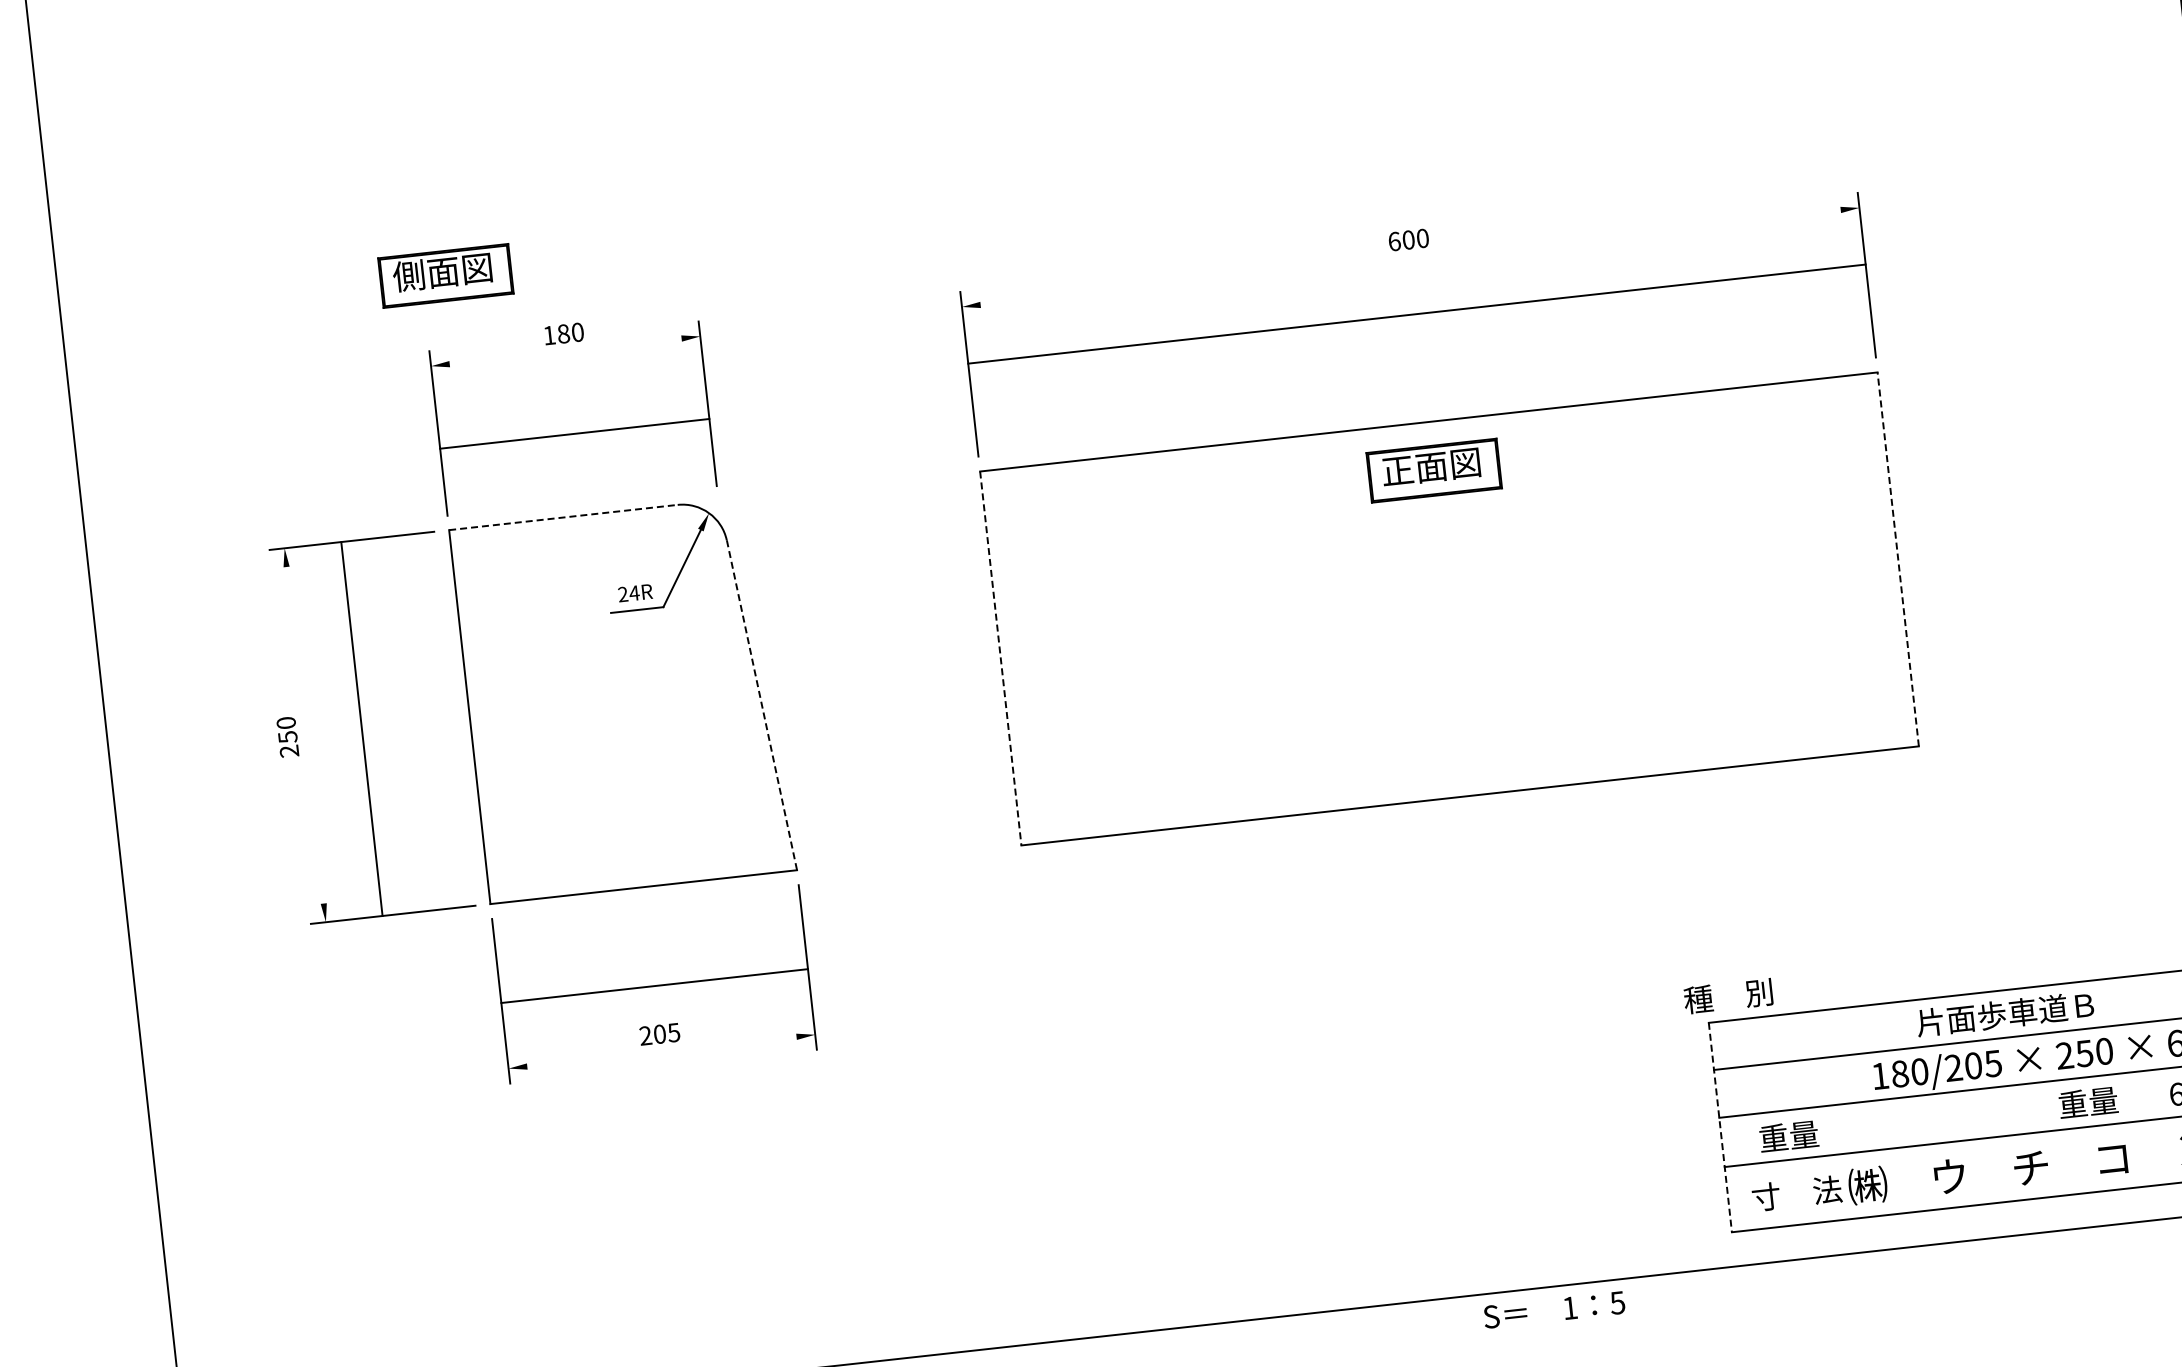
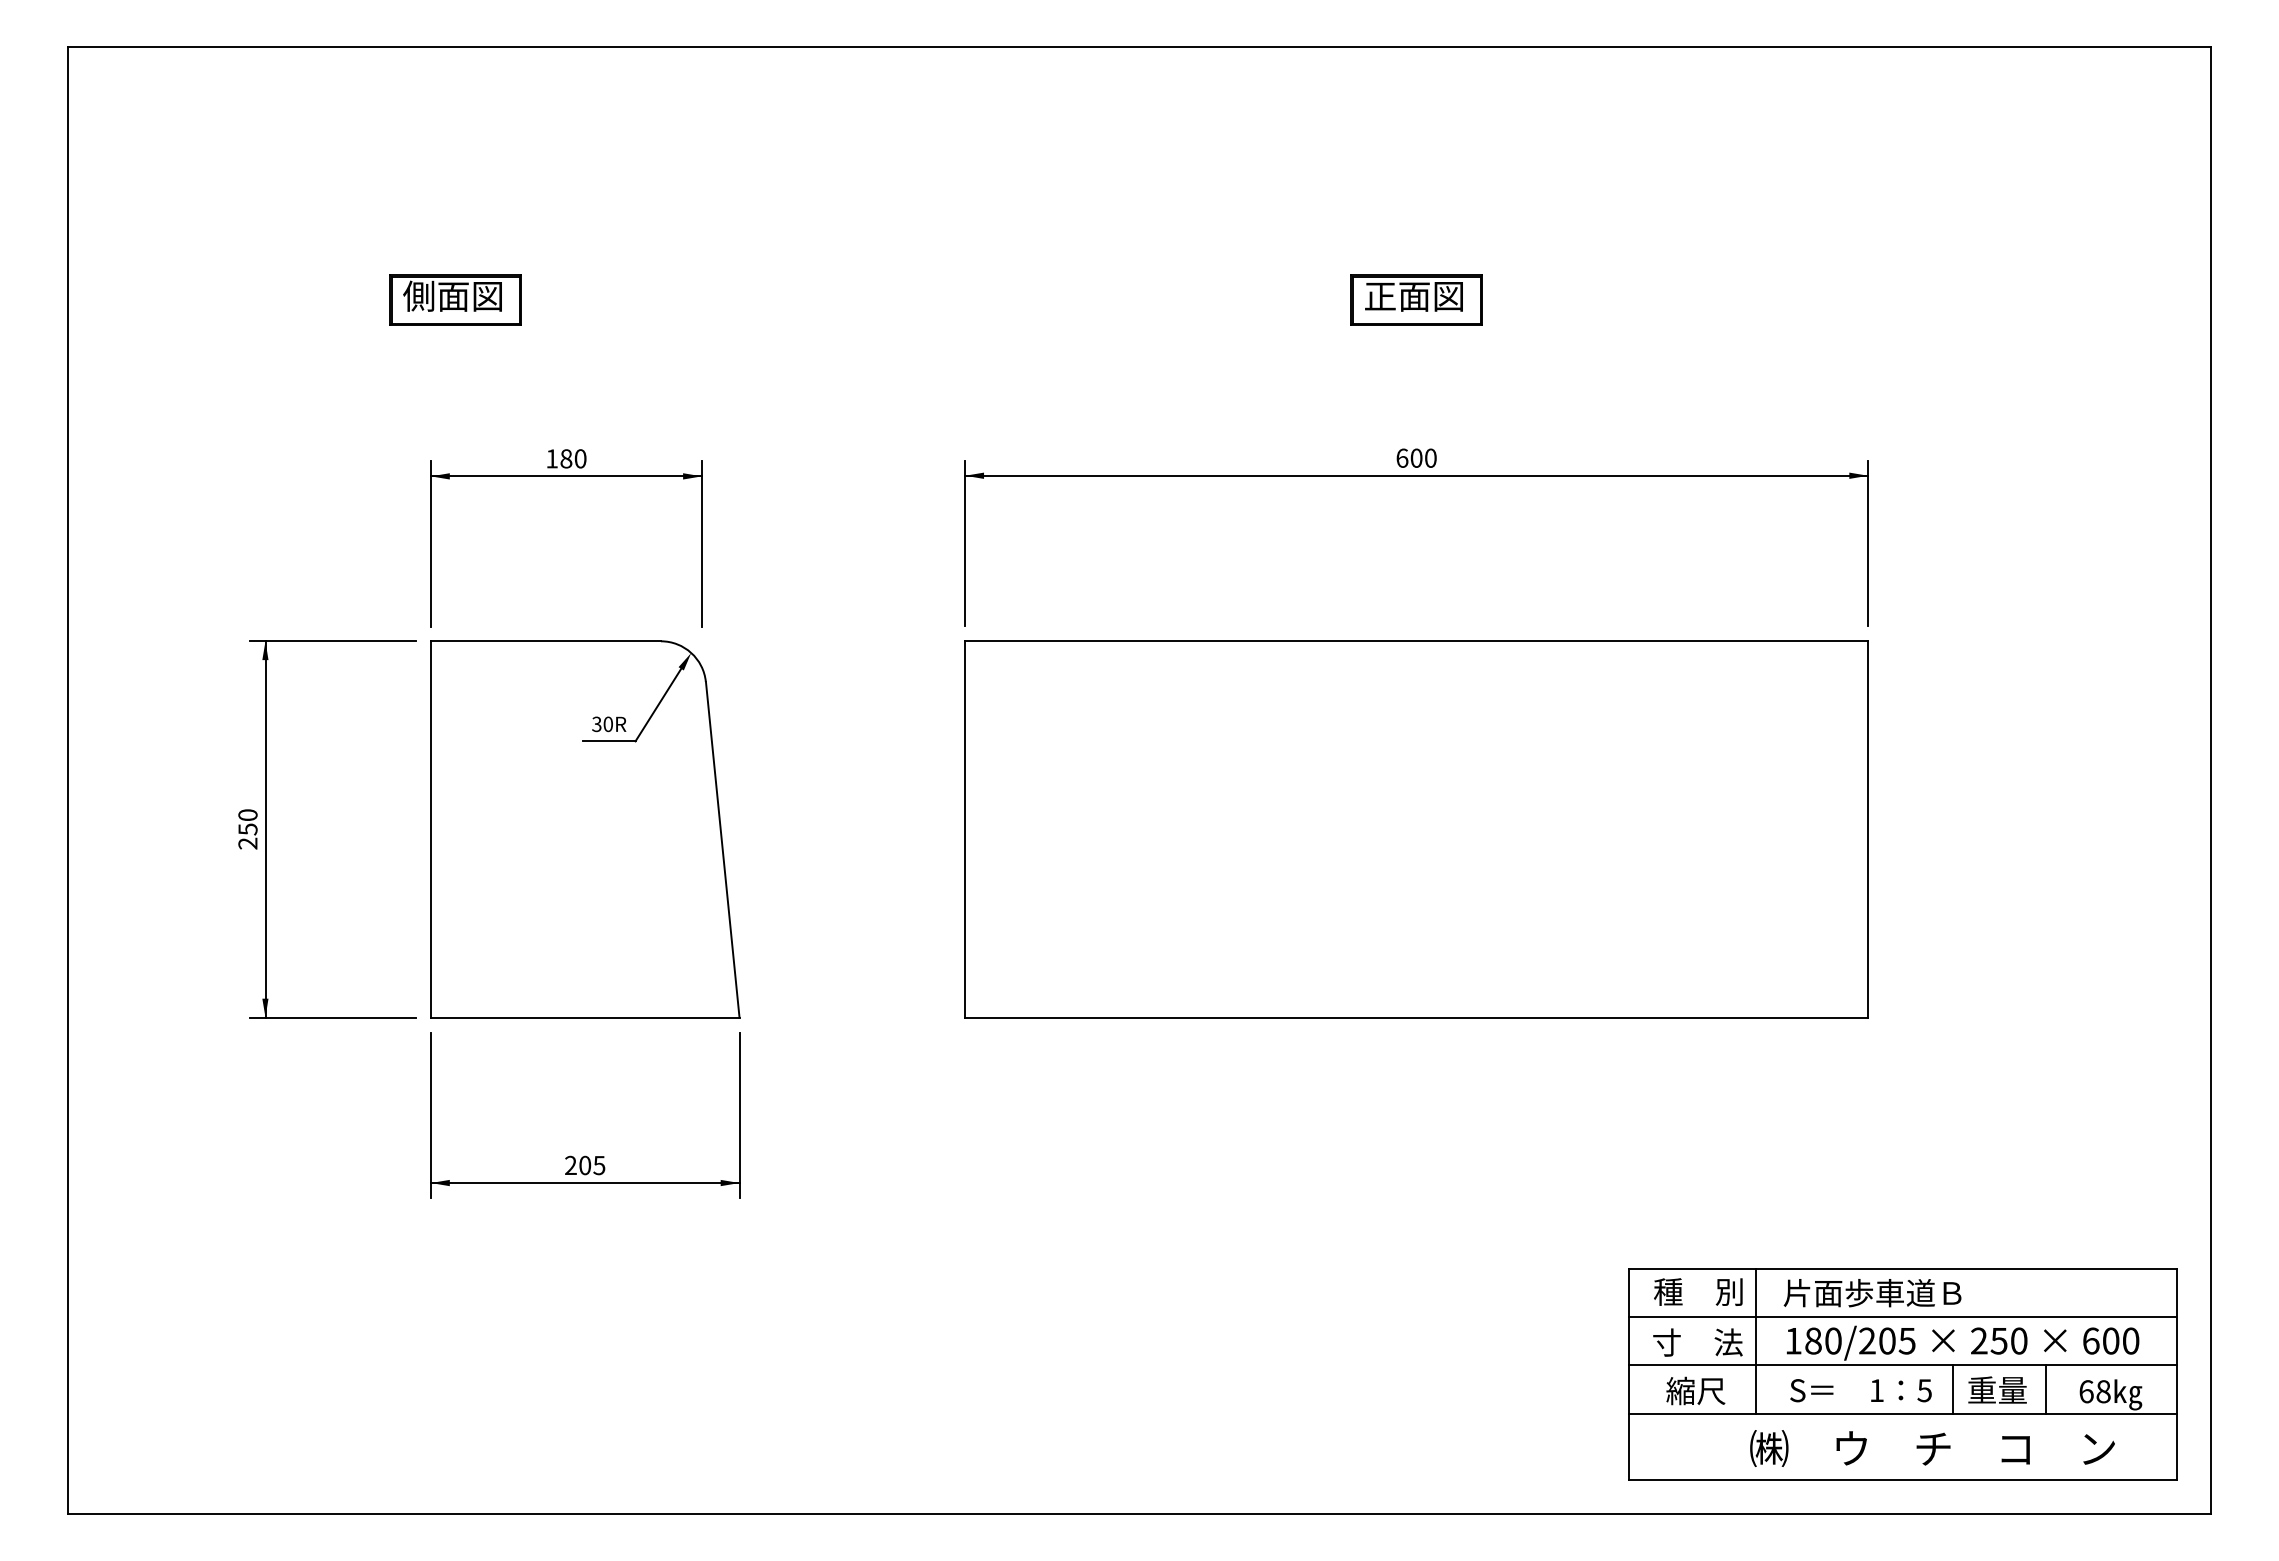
part: (445, 275) -> (455, 299), moved
line: (1416, 313) -> (1416, 475), moved
line: (574, 433) -> (566, 476), moved
part: (1433, 469) -> (1416, 299), moved
line: (562, 517) -> (545, 641), dashed -> solid
line: (1898, 558) -> (1868, 828), dashed -> solid
text: (628, 594) -> (602, 724), 24R -> 30R
line: (1001, 658) -> (965, 829), dashed -> solid
line: (761, 705) -> (722, 849), dashed -> solid
line: (361, 729) -> (265, 829), moved
line: (654, 986) -> (585, 1183), moved
text: (1728, 995) -> (1698, 1291), moved
text: (2005, 1014) -> (1872, 1293), moved
line: (1842, 1080) -> (1755, 1341), added
line: (2135, 1096) -> (2045, 1389), added
line: (2044, 1106) -> (1953, 1389), added
line: (1720, 1128) -> (1629, 1375), dashed -> solid
text: (1788, 1136) -> (1695, 1390), 重量 -> 縮尺
text: (1796, 1193) -> (1697, 1342), moved
text: (1553, 1309) -> (1860, 1390), moved

